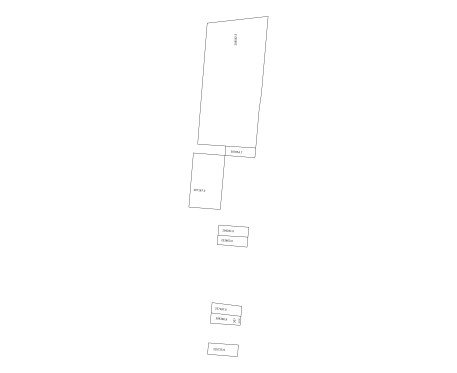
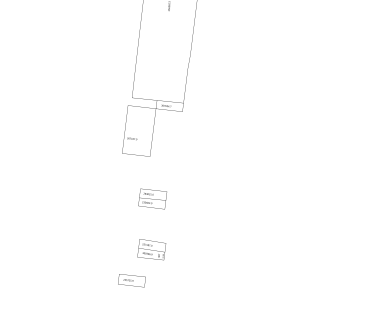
text: (232, 236) -> (152, 199), moved
text: (222, 349) -> (131, 280), moved

